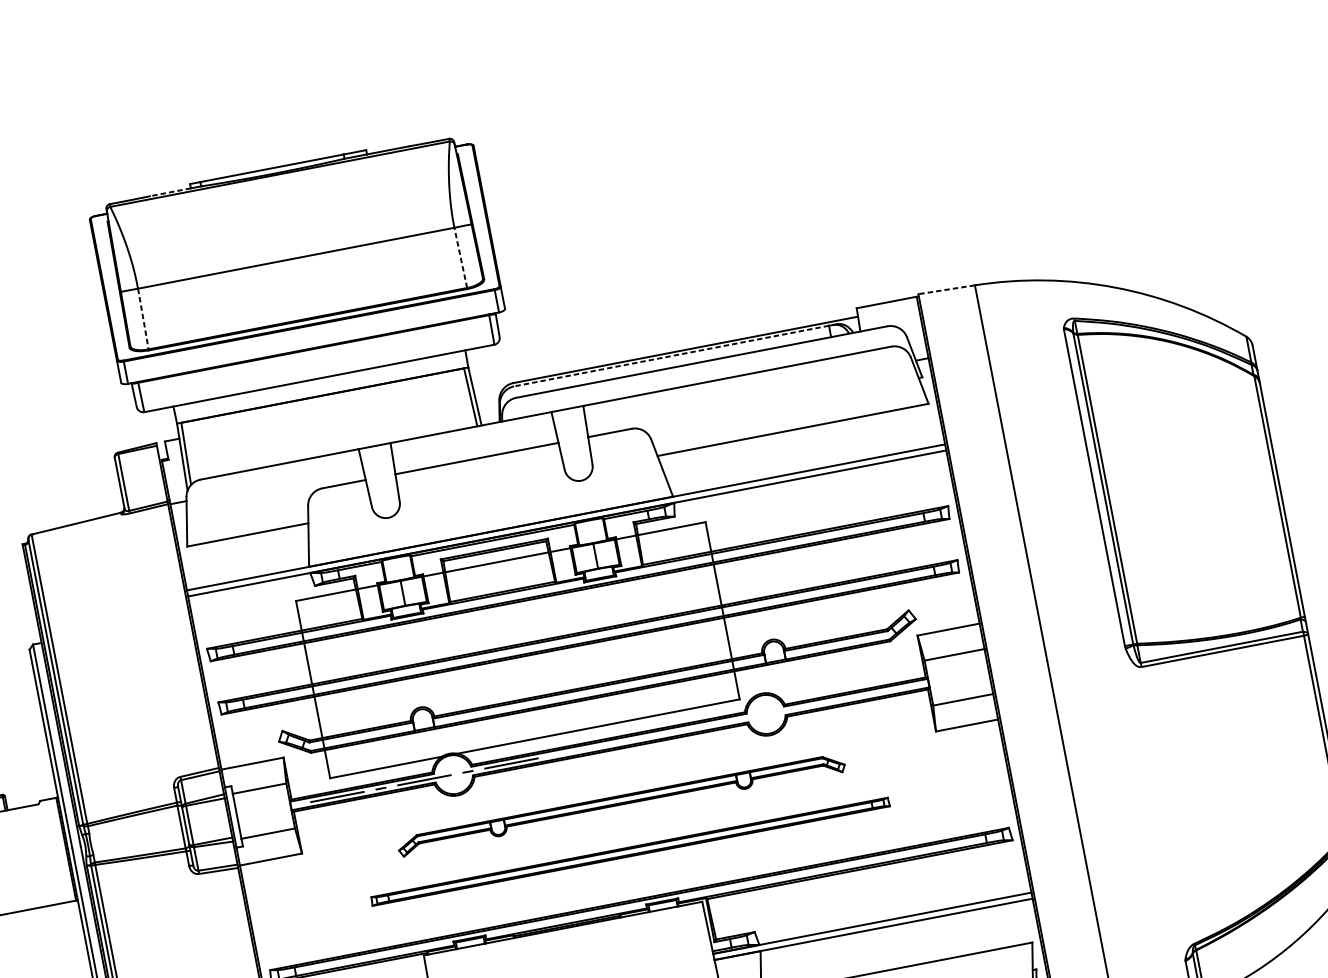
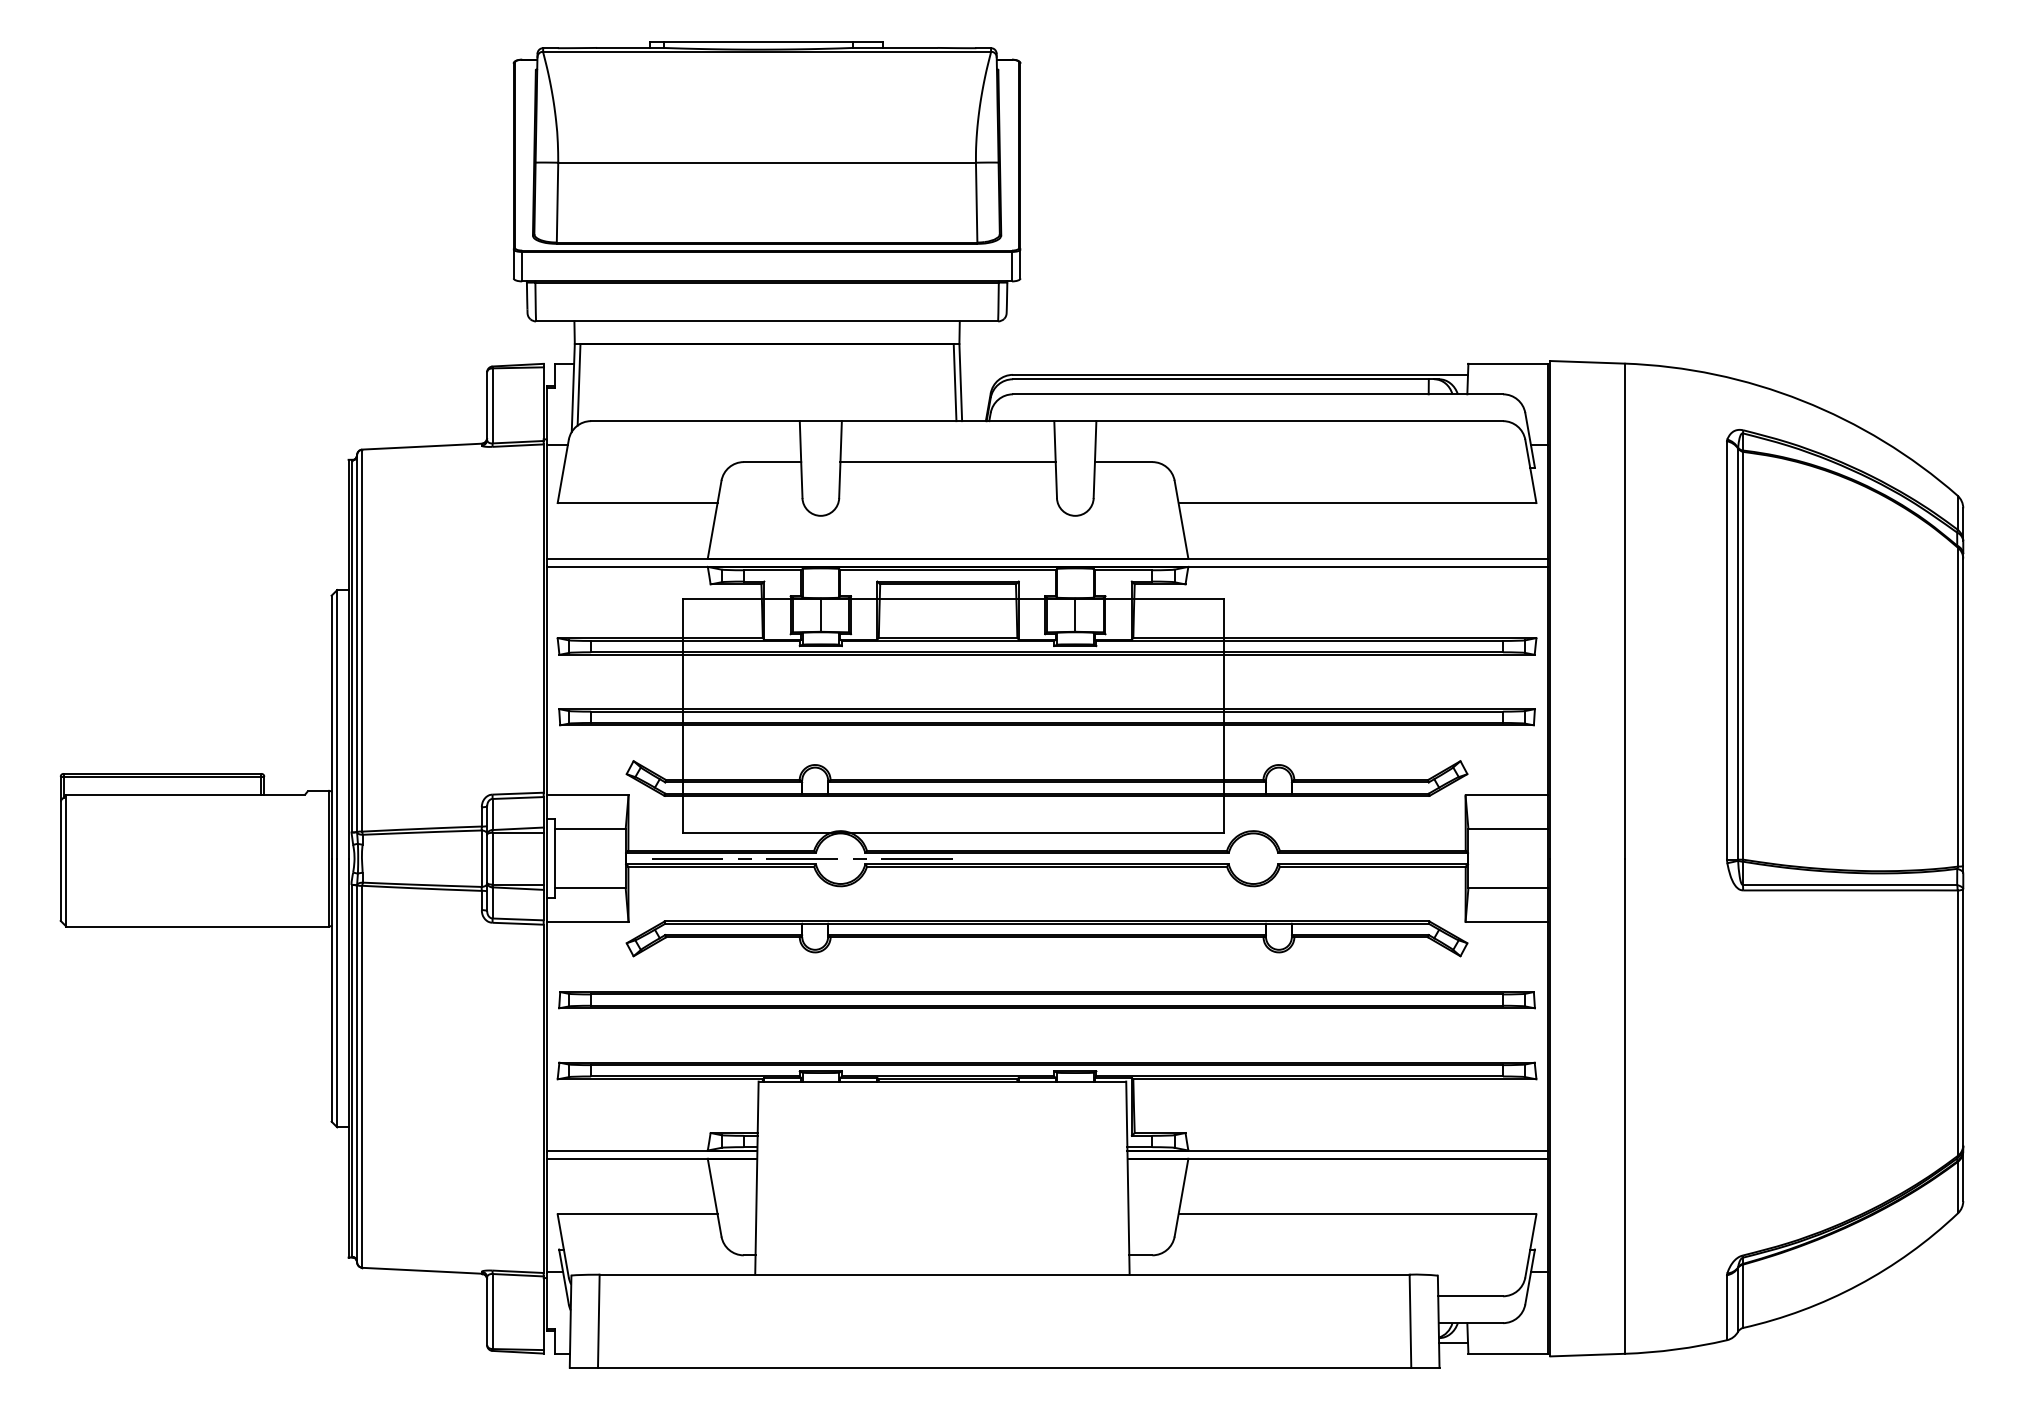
line: (170, 191) -> (623, 47), dashed -> solid
line: (460, 257) -> (976, 202), dashed -> solid
line: (945, 290) -> (1586, 362), dashed -> solid
line: (143, 318) -> (557, 202), dashed -> solid
line: (671, 356) -> (1220, 379), dashed -> solid
part: (621, 805) -> (1046, 938), size x1.43
part: (630, 852) -> (1046, 1000), size x1.43

